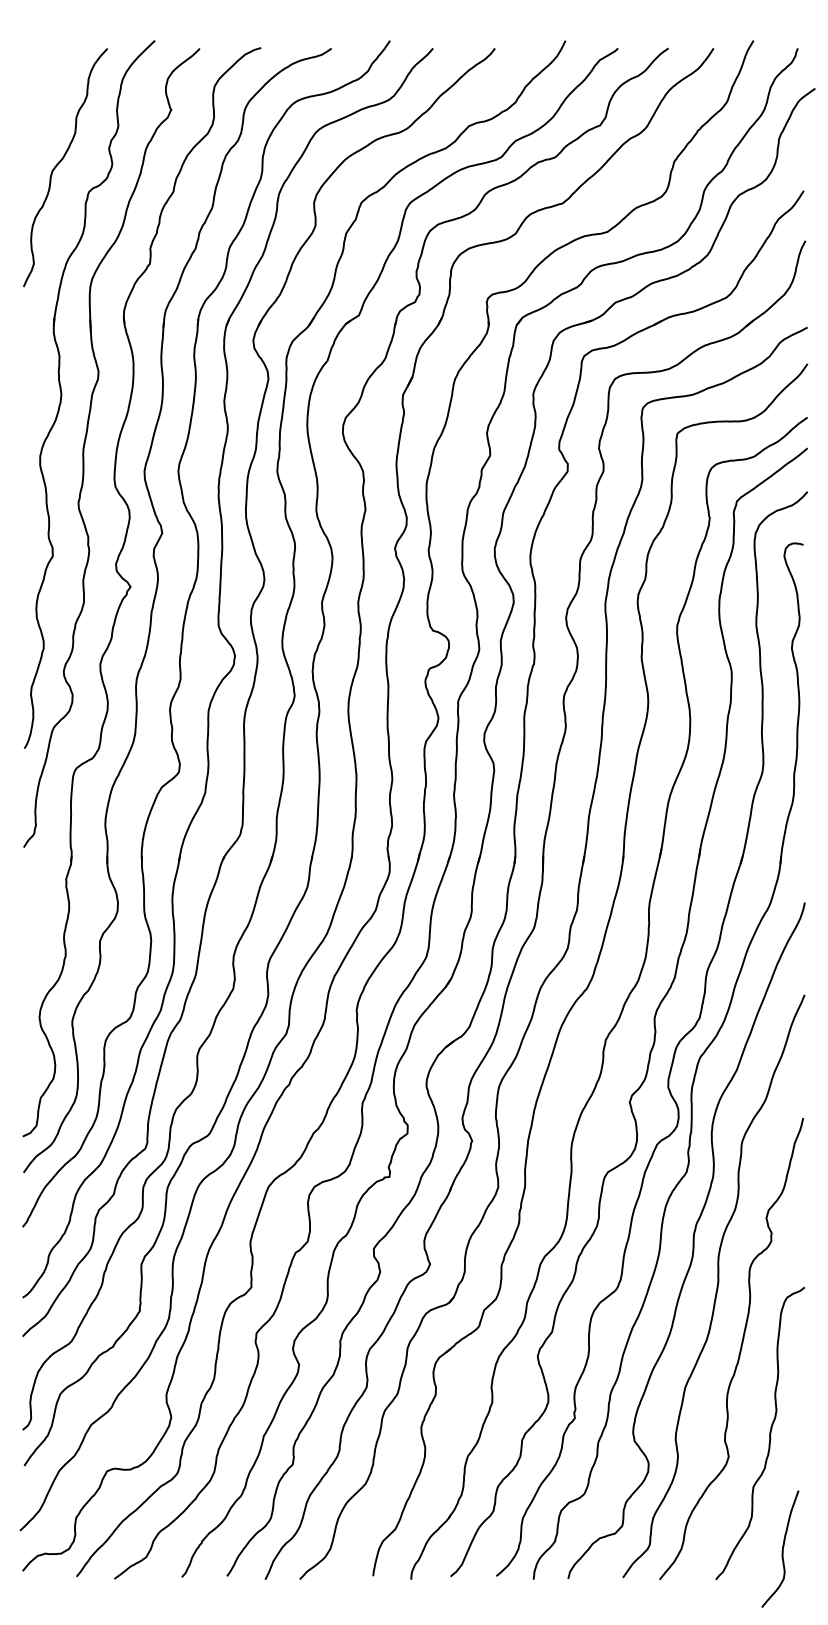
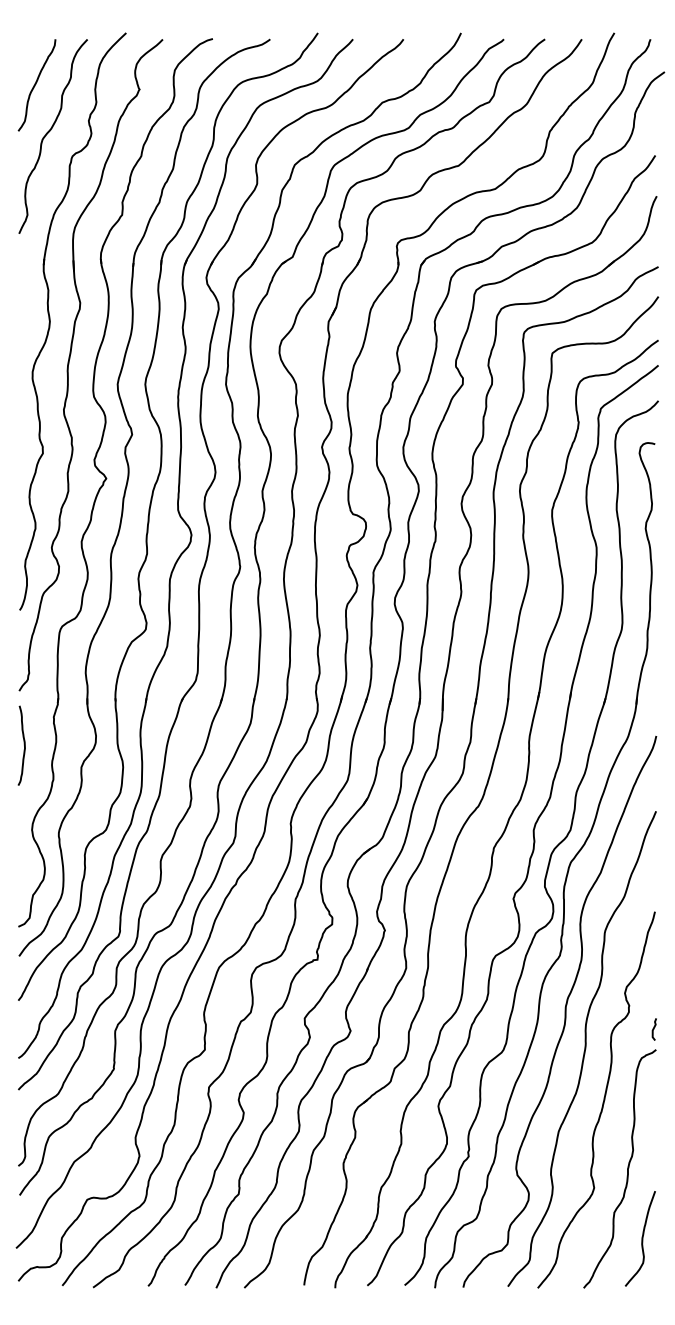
curve: (44, 104) -> (36, 85), added
curve: (29, 914) -> (23, 745), added
curve: (802, 1262) -> (654, 1029), added
curve: (782, 1548) -> (642, 1238), moved

